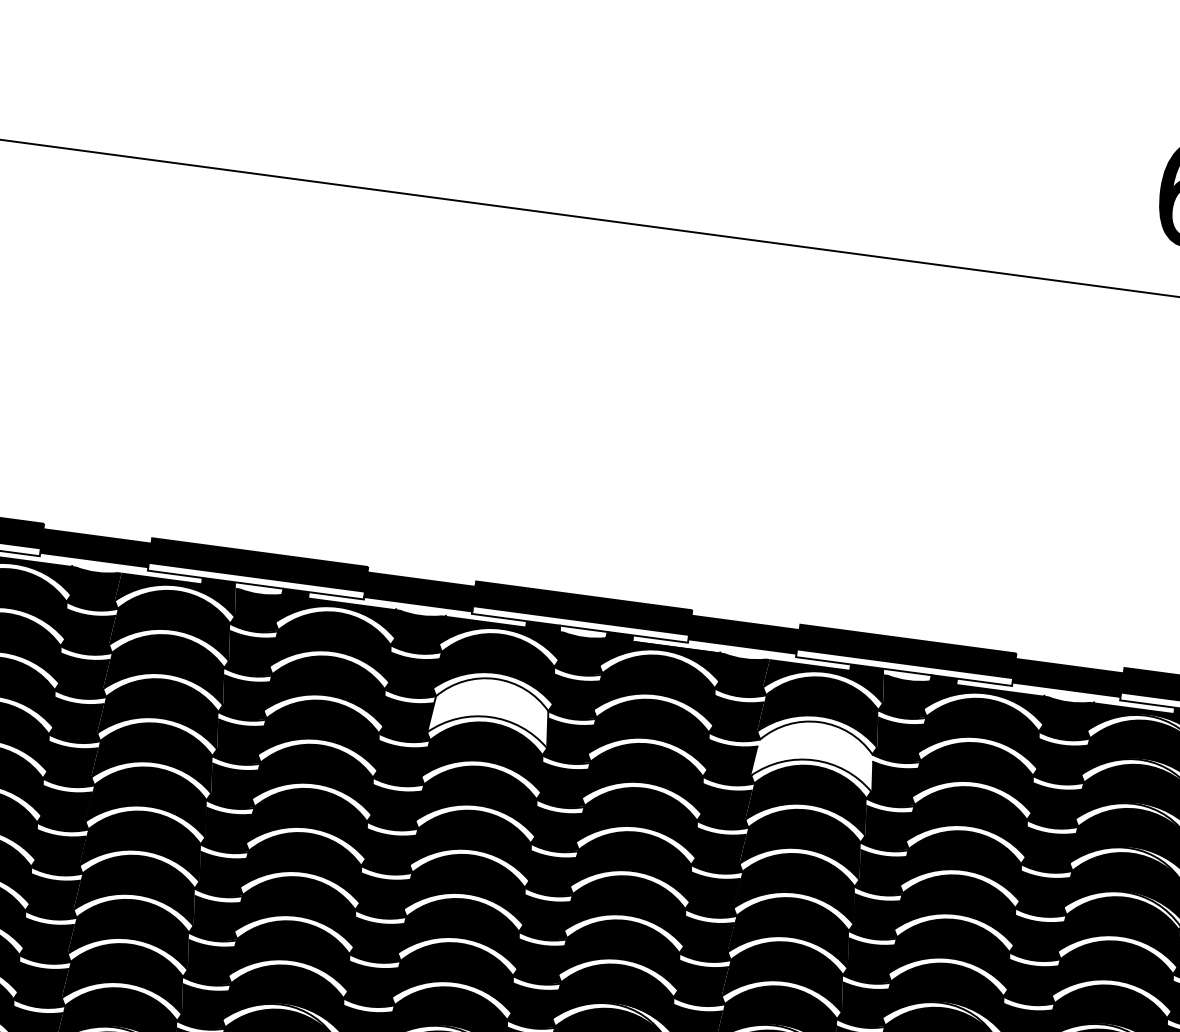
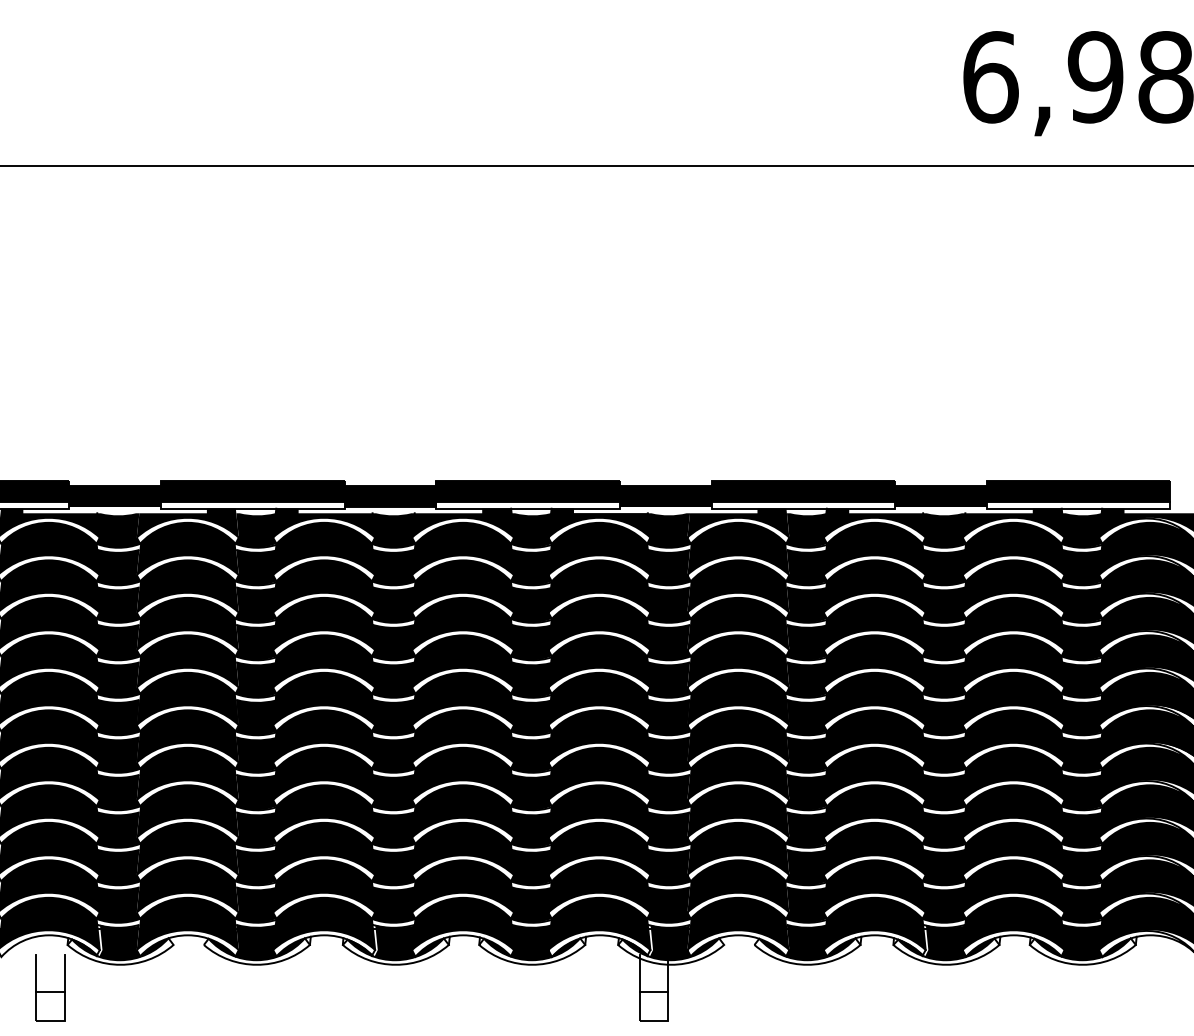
fill: (491, 709) -> (463, 586), added
fill: (815, 752) -> (738, 586), added

